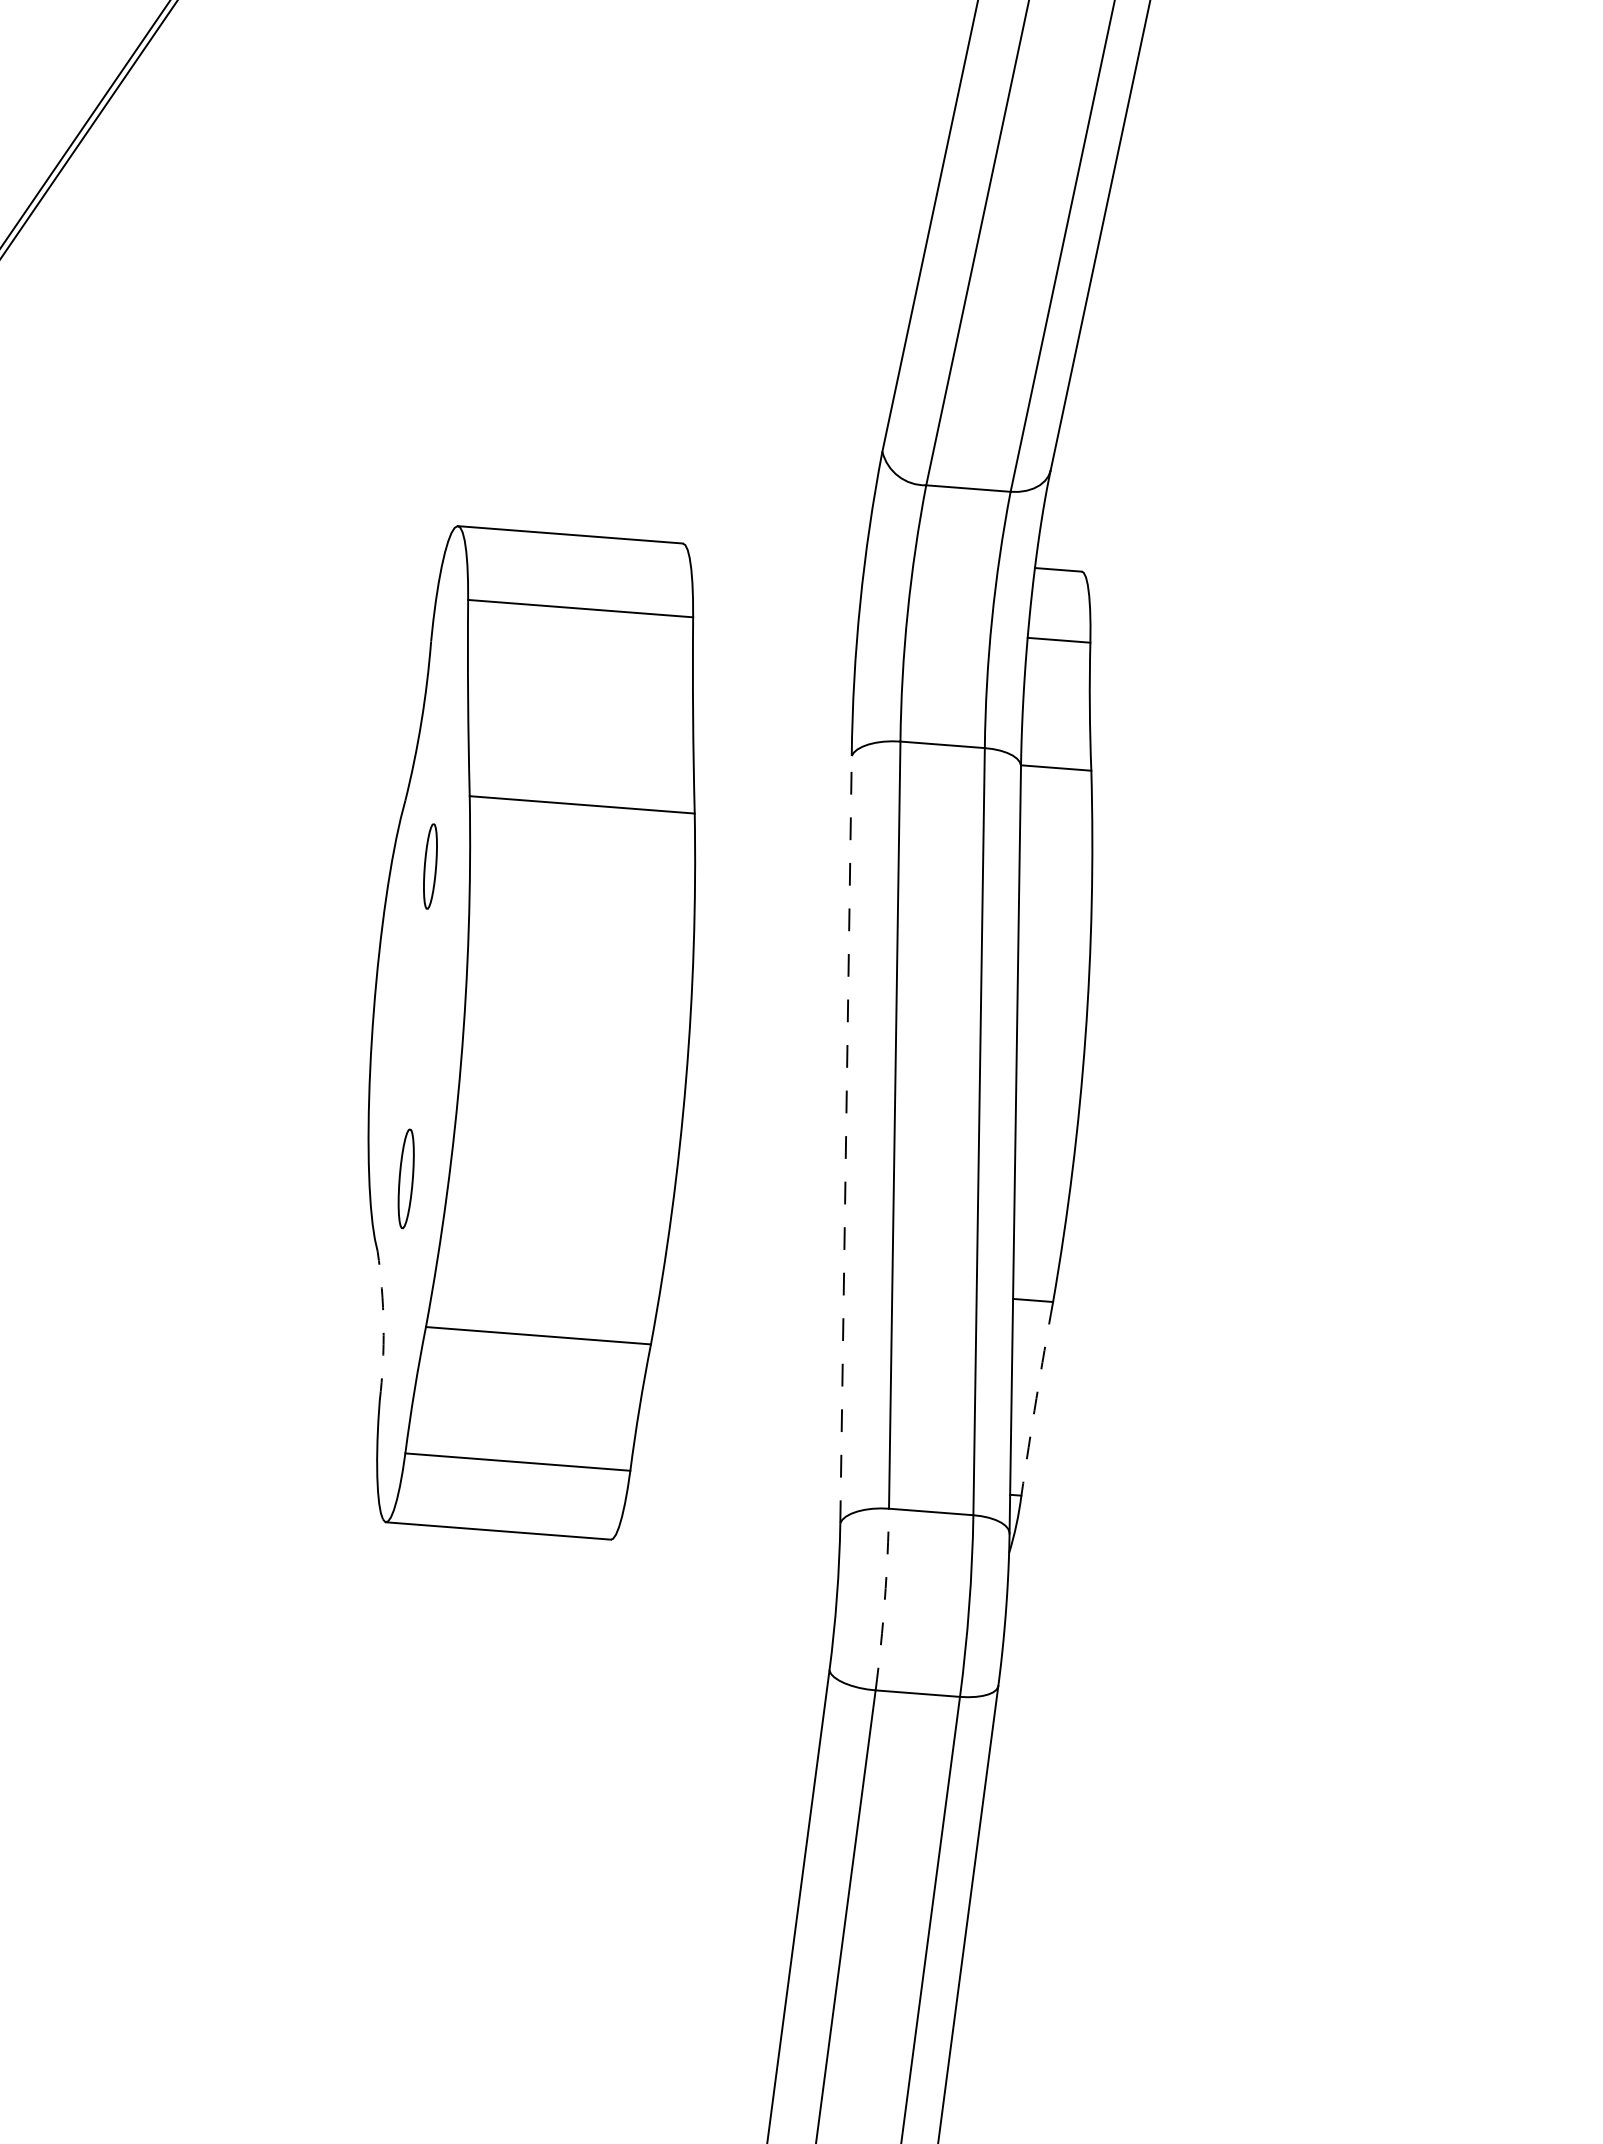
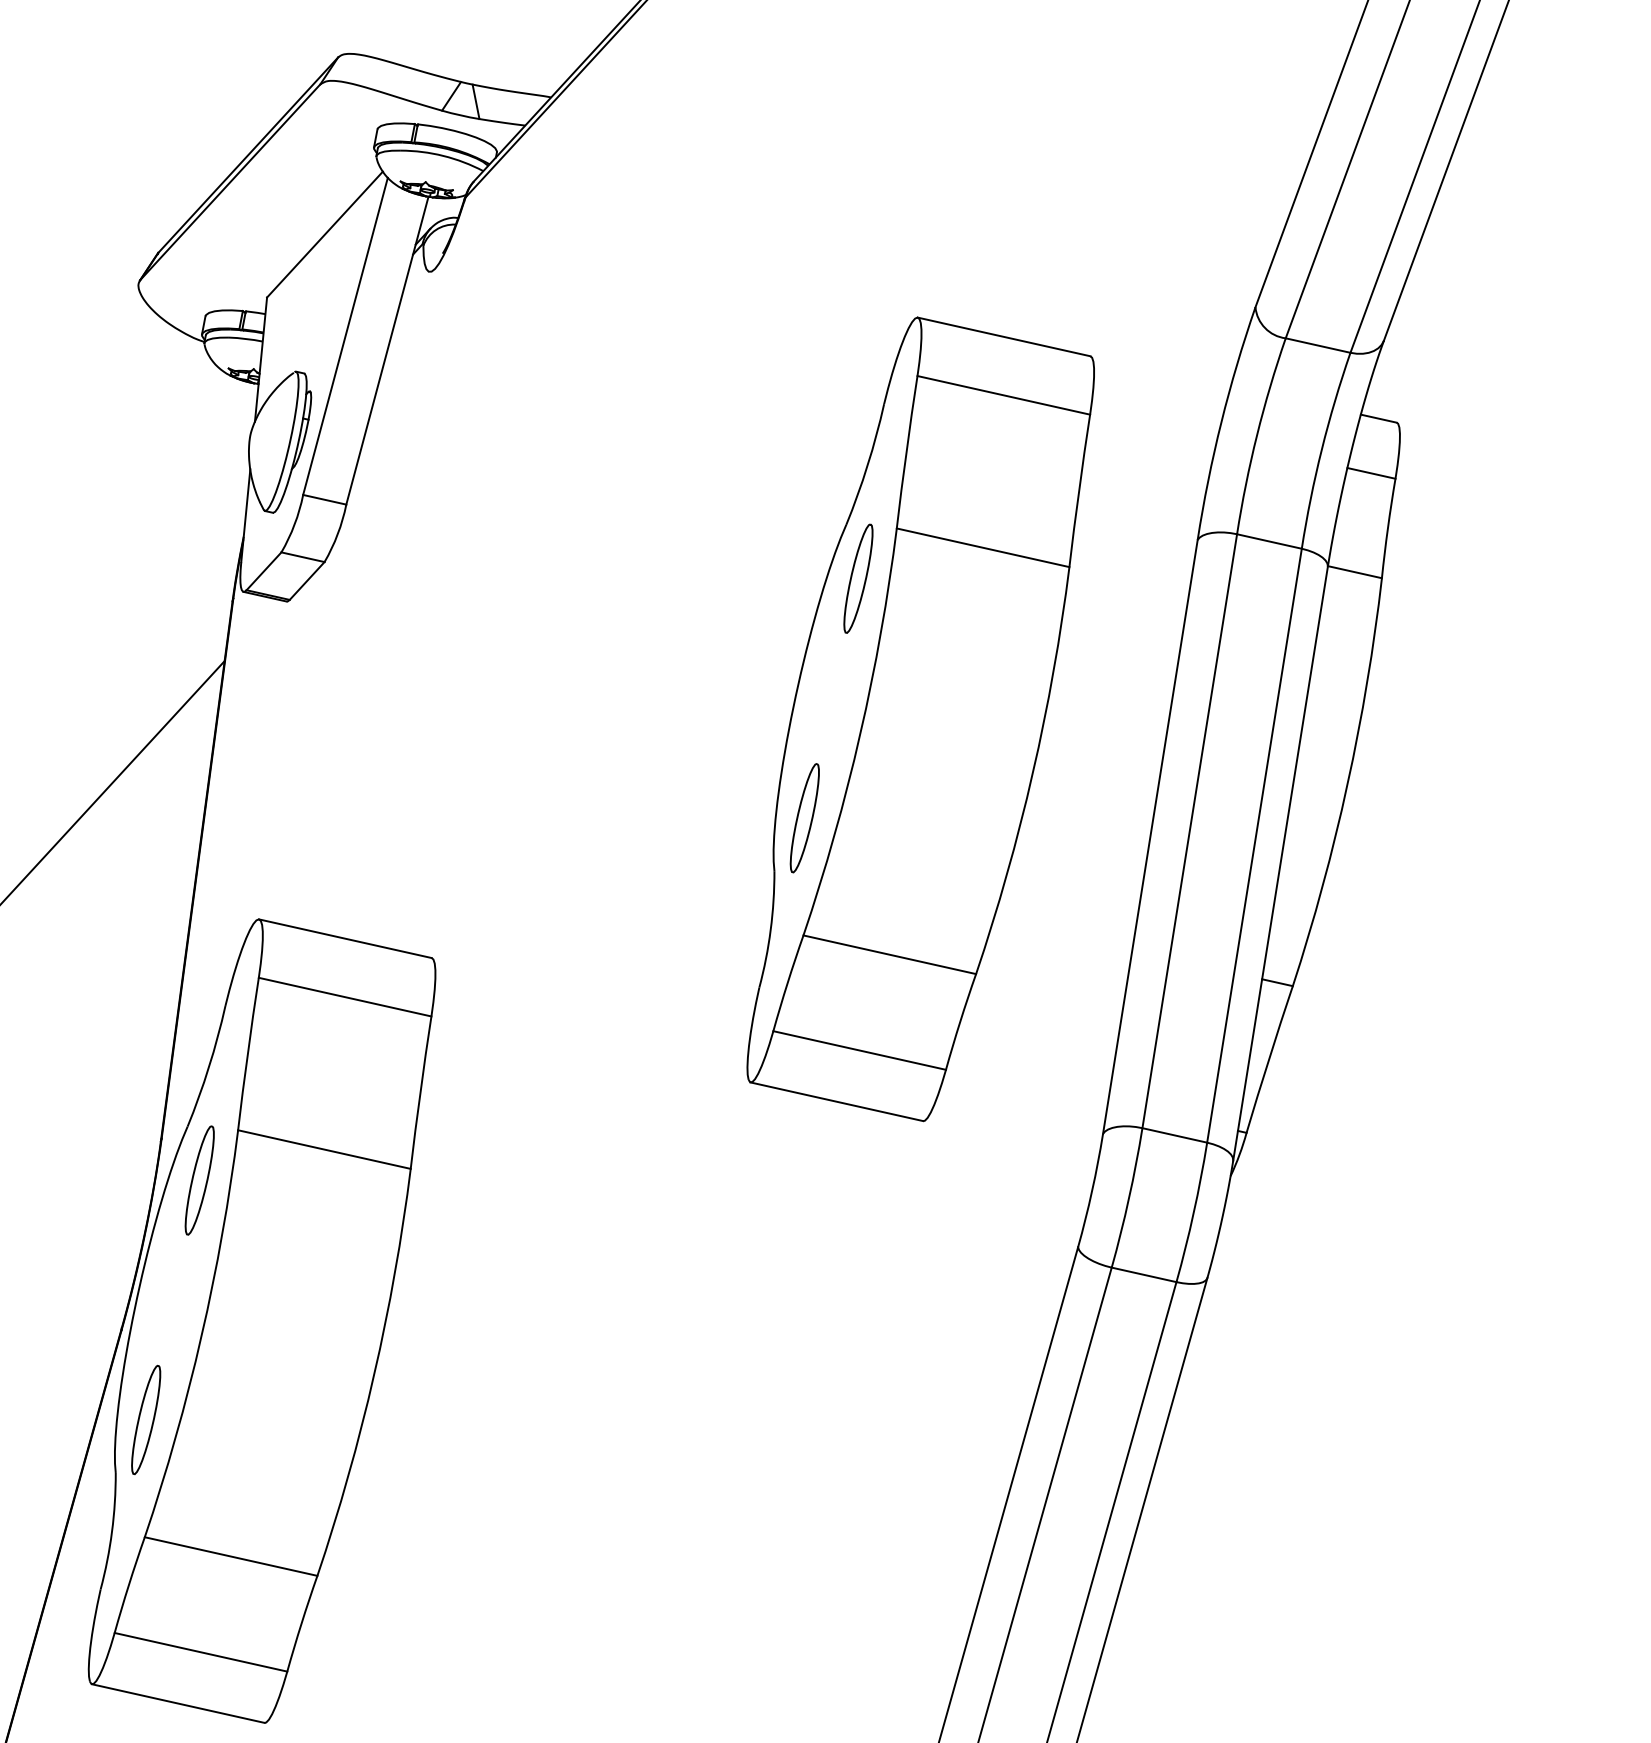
part: (430, 866) -> (858, 578), size x1.67
line: (846, 1138) -> (1150, 836), dashed -> solid
part: (405, 1179) -> (804, 818), size x1.43
arc: (383, 1325) -> (770, 929), dashed -> solid
arc: (1036, 1398) -> (1269, 1059), dashed -> solid
arc: (885, 1599) -> (1129, 1198), dashed -> solid

